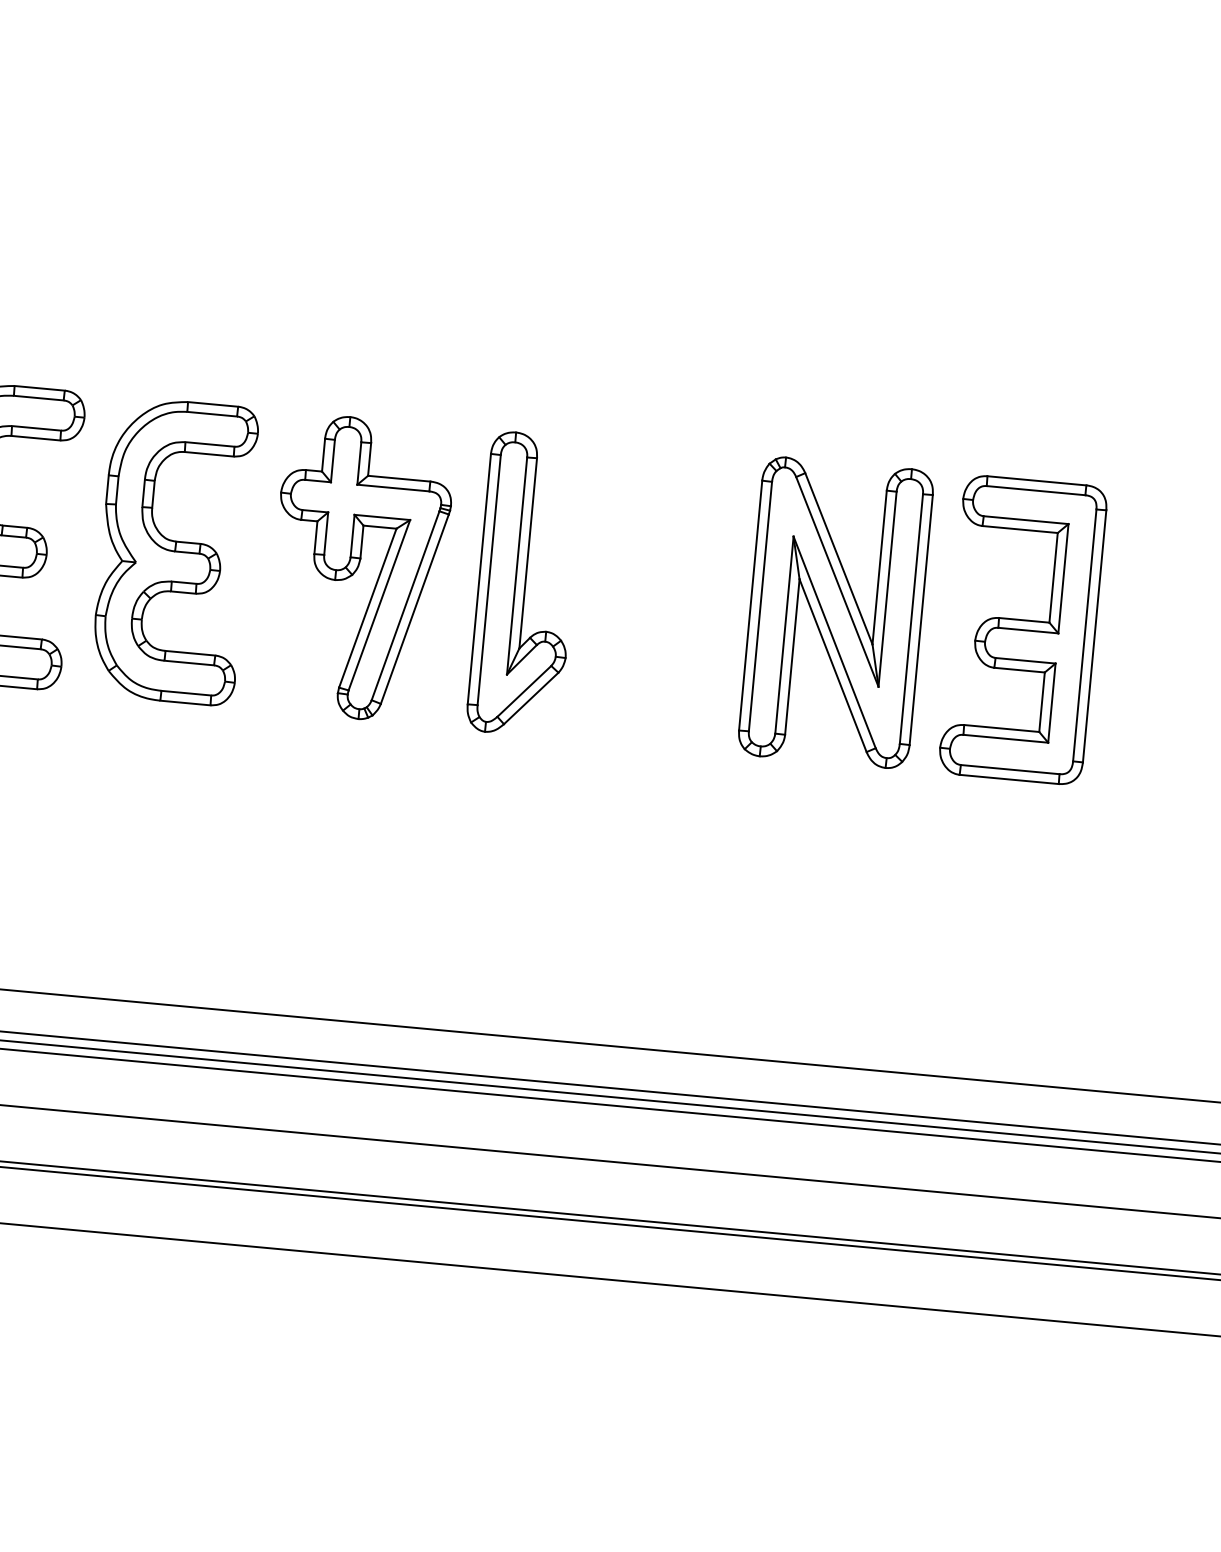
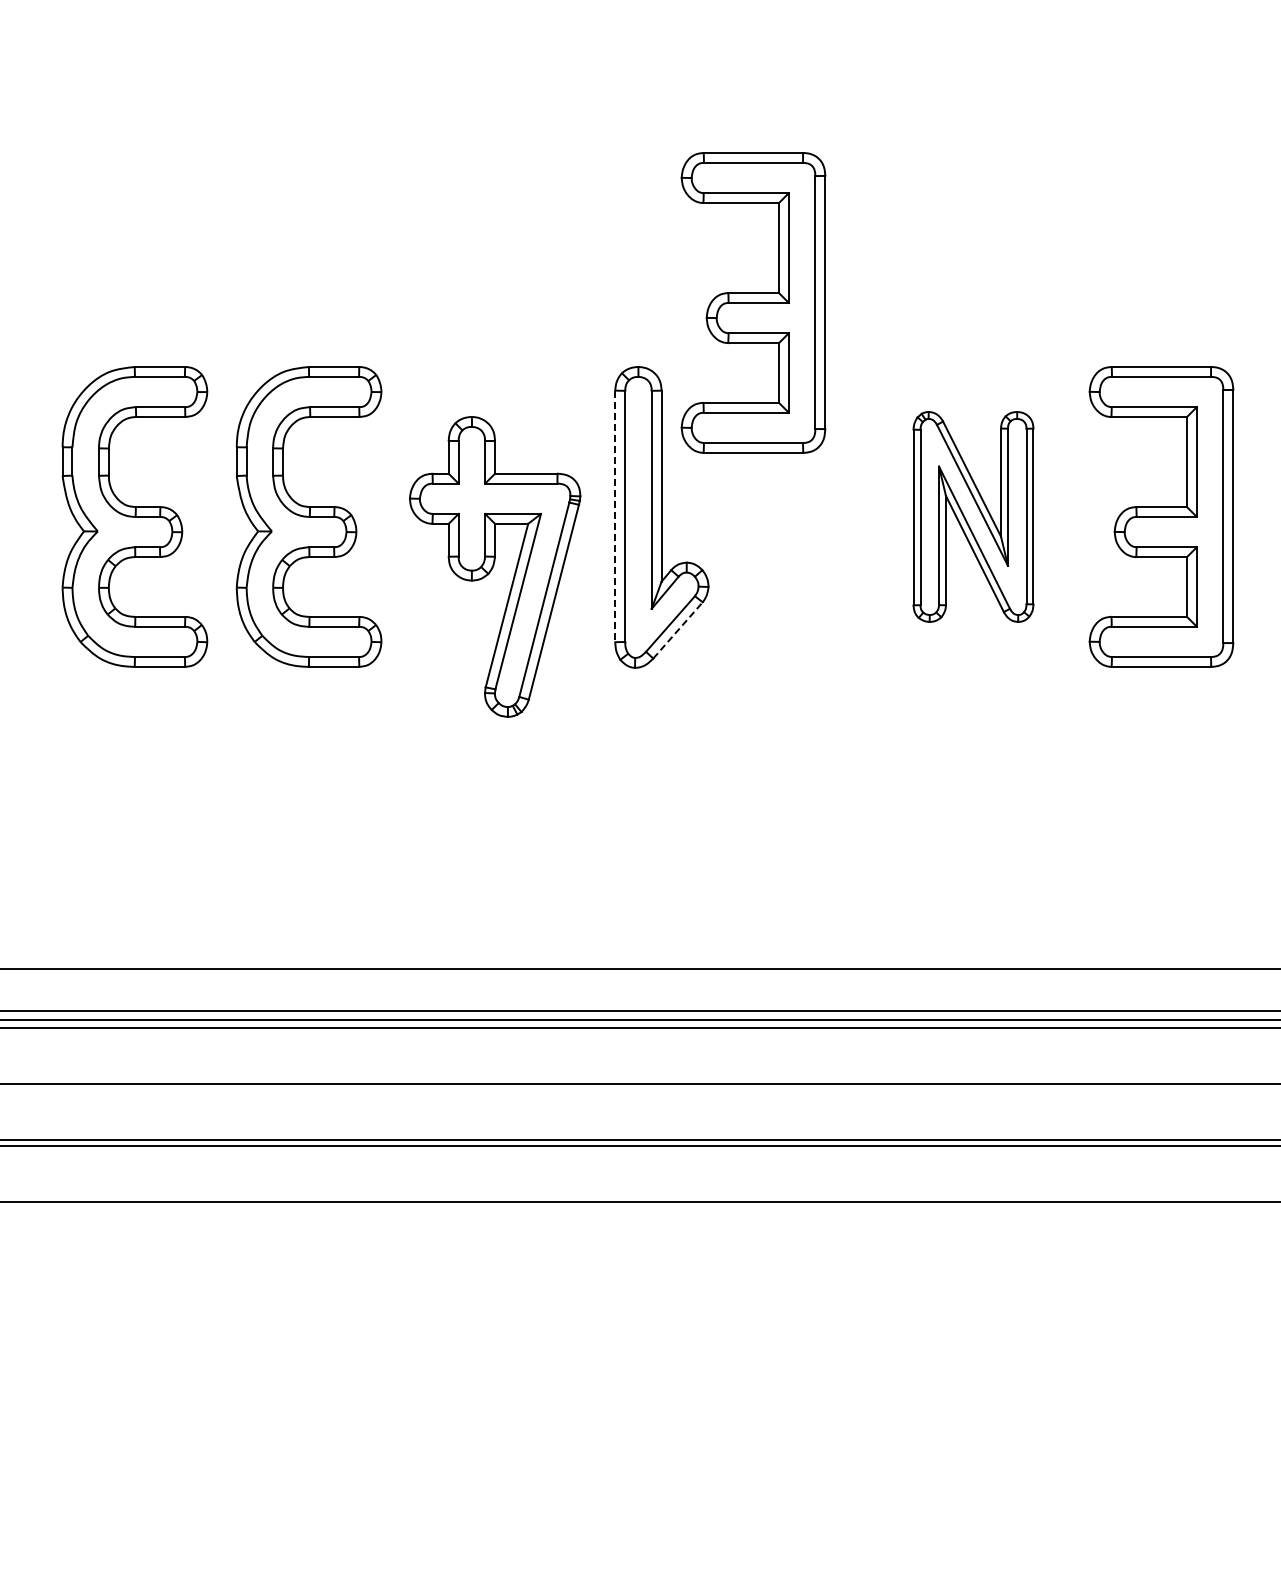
part: (636, 378) -> (753, 302), added
part: (360, 568) -> (495, 566), moved
line: (479, 579) -> (615, 516), solid -> dashed
part: (835, 612) -> (973, 516), size x0.7
line: (531, 698) -> (678, 630), solid -> dashed

